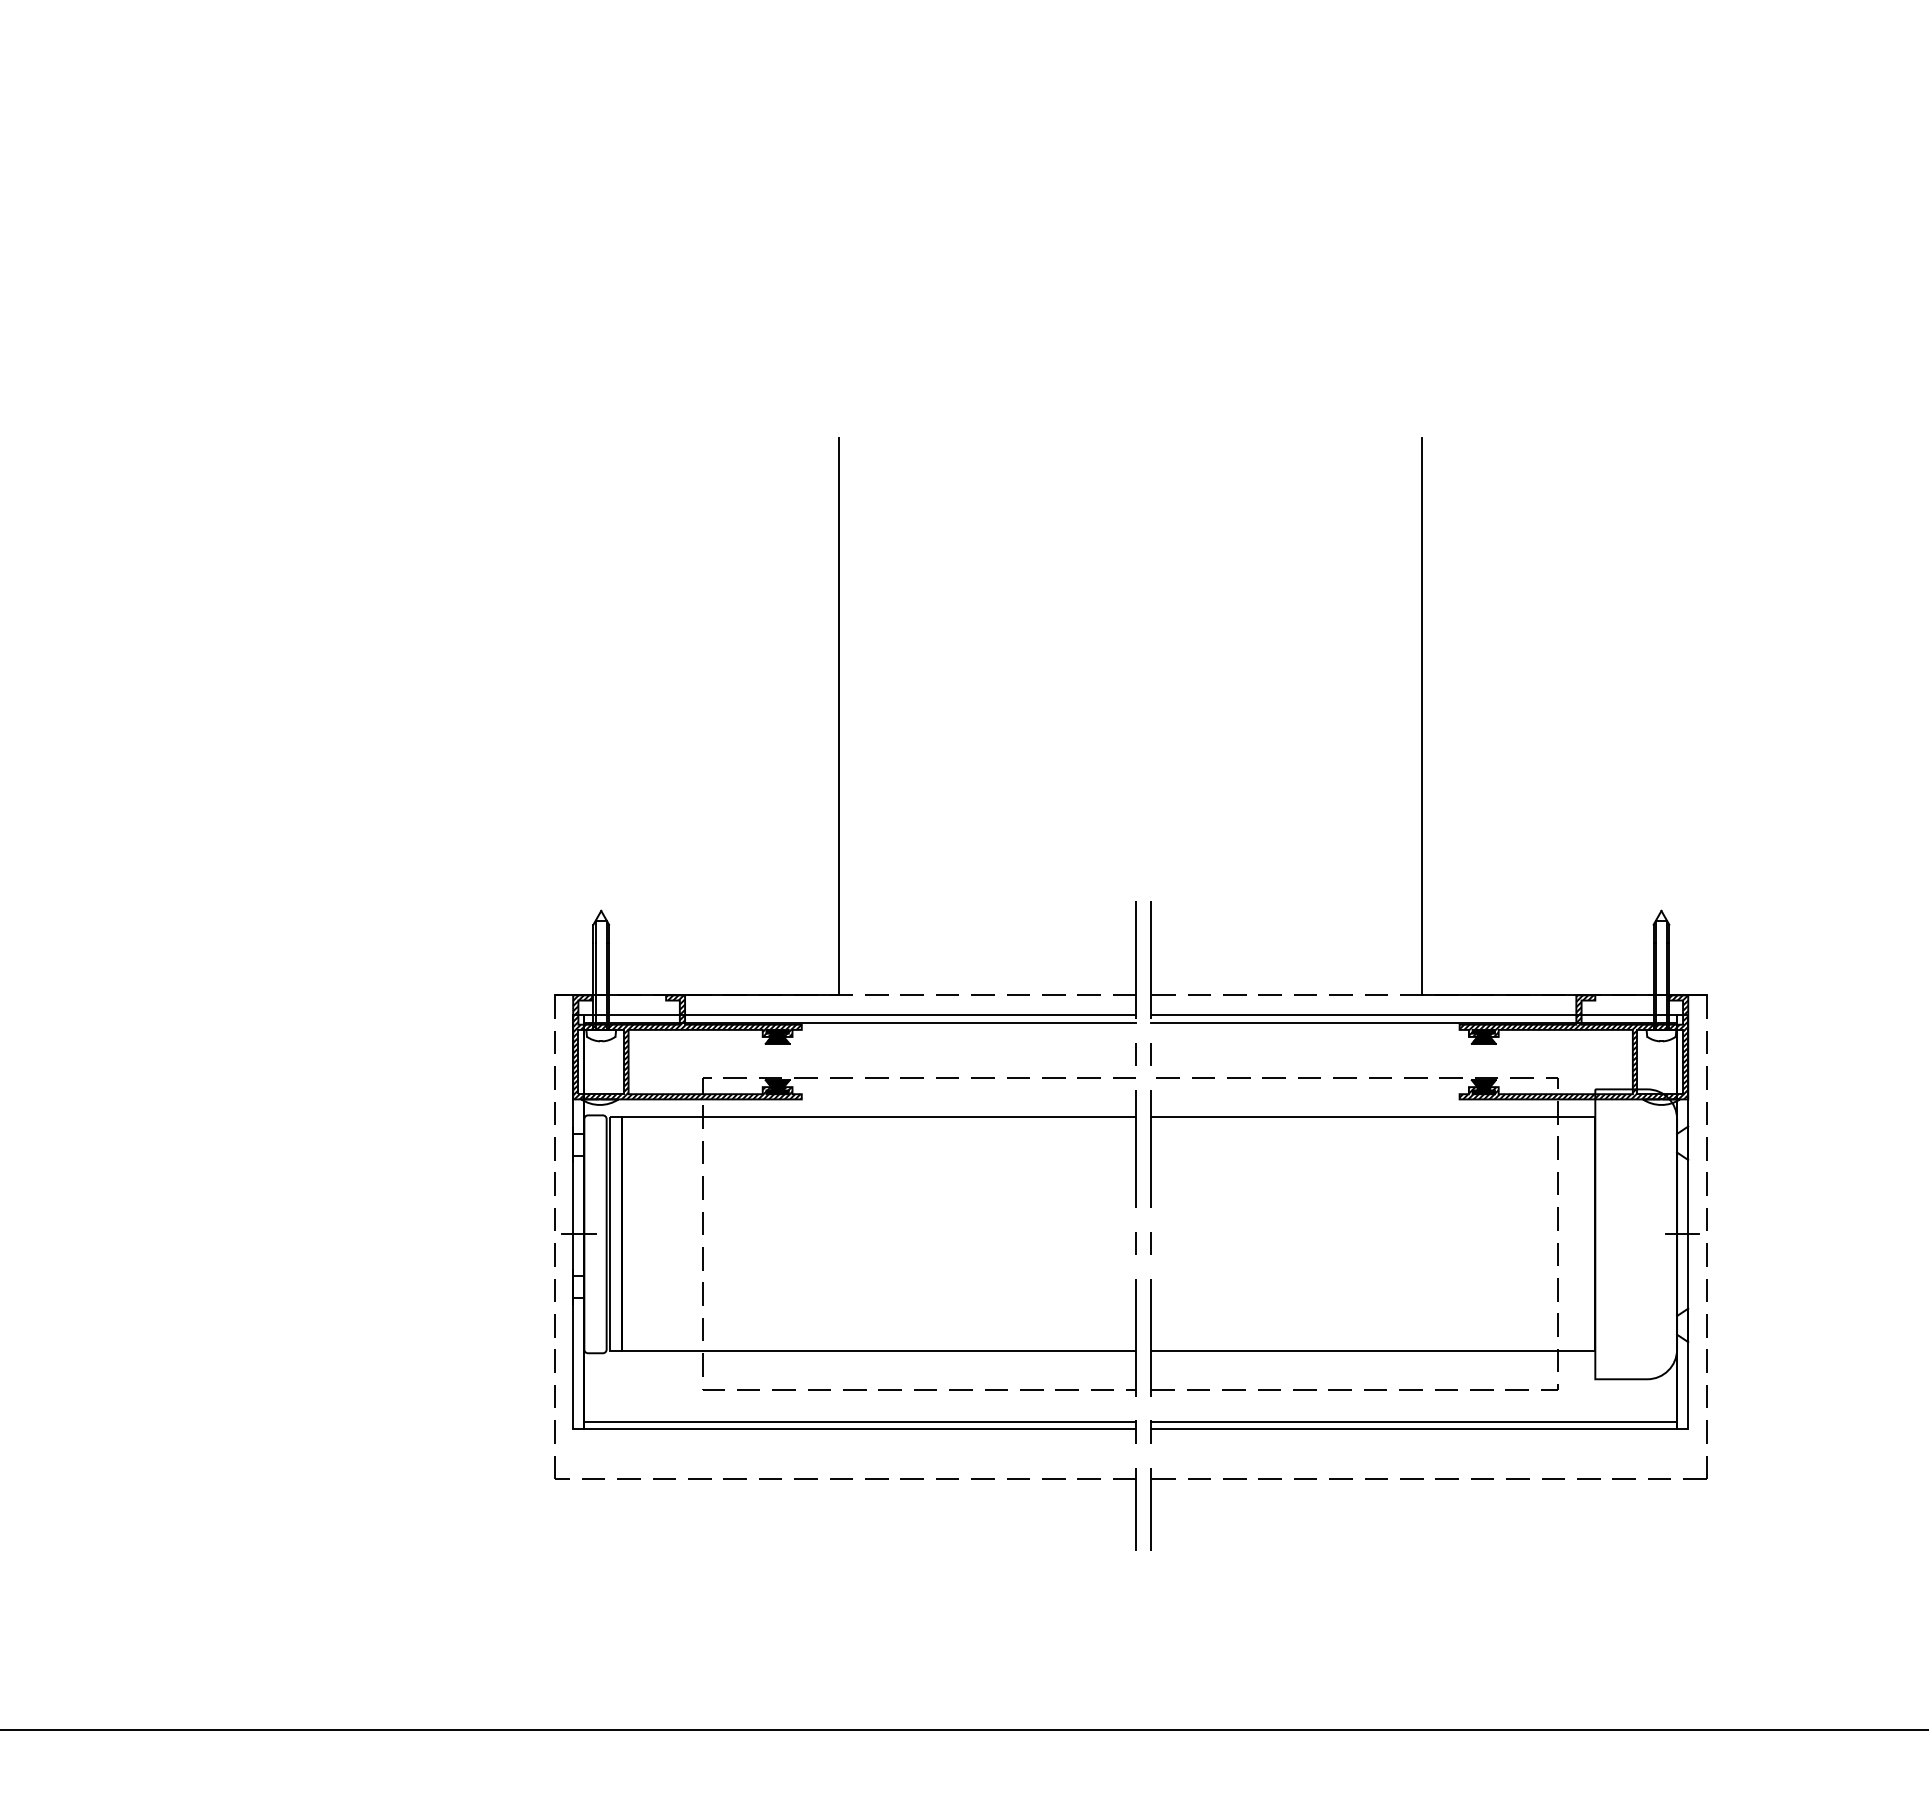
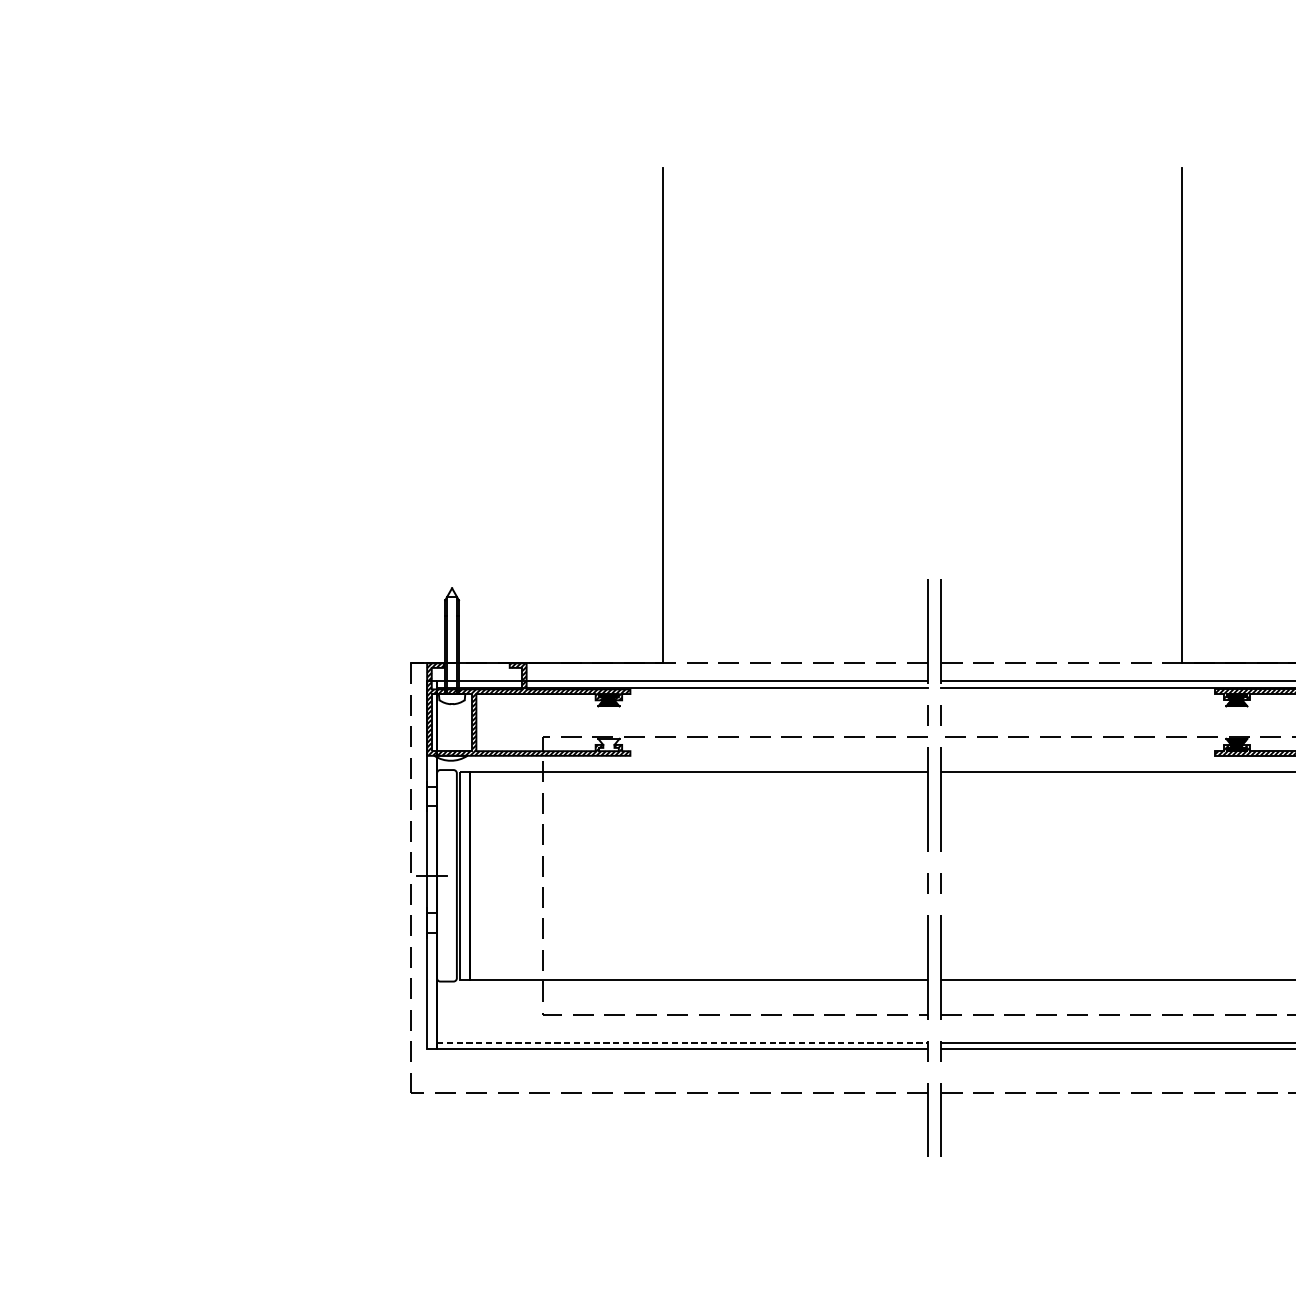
hatch: (777, 1087) -> (608, 745), removed
line: (860, 1422) -> (682, 1043), solid -> dashed

